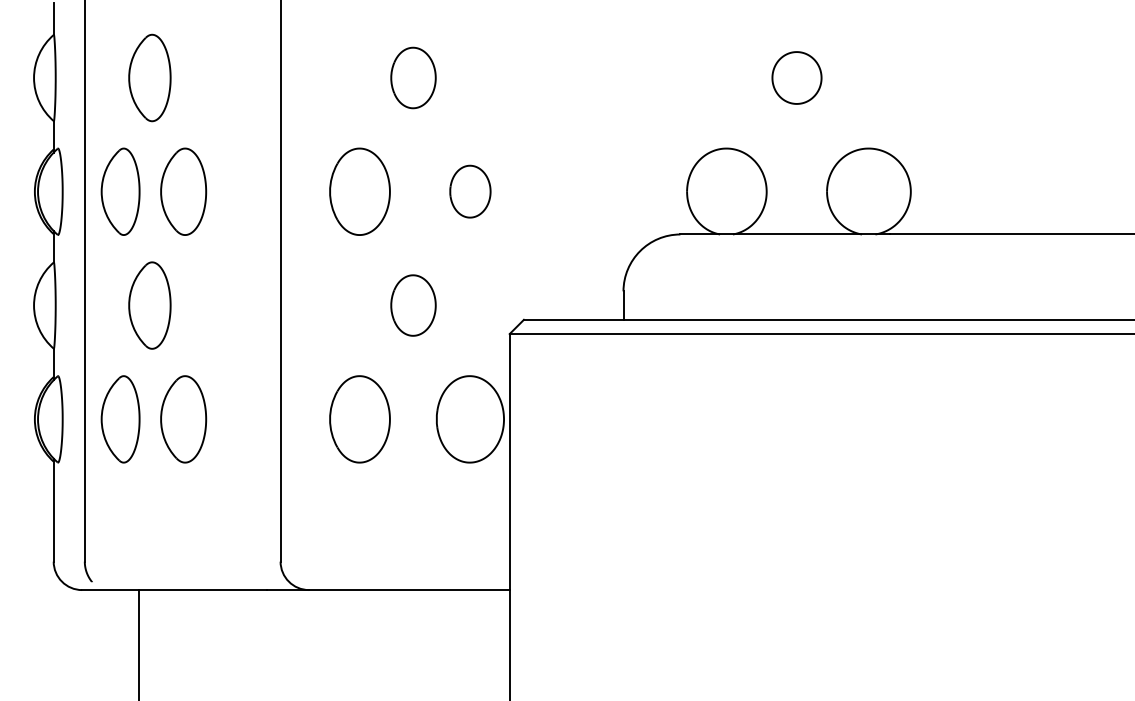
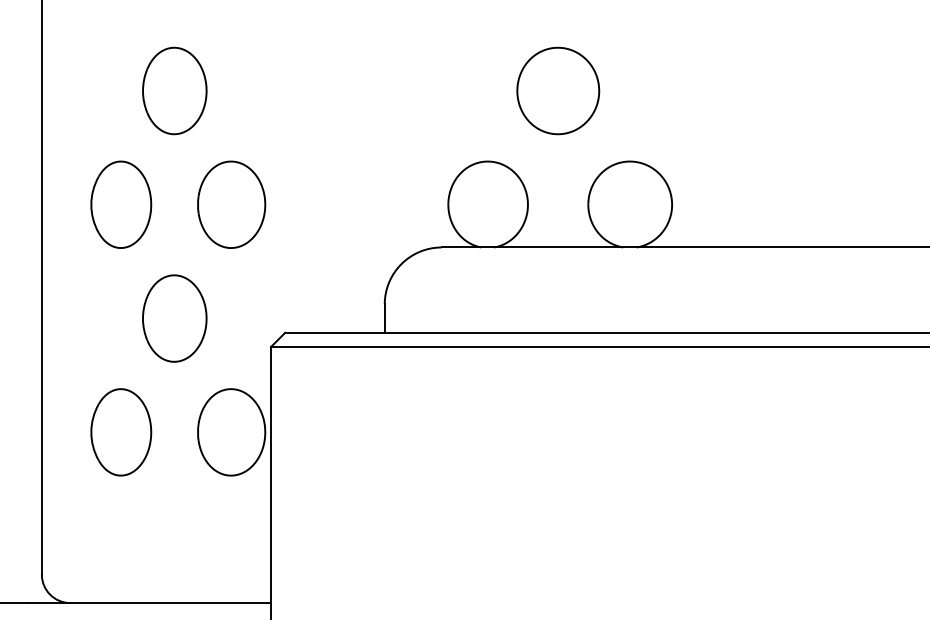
part: (413, 77) -> (174, 90), size x1.43
part: (796, 77) -> (557, 90), size x1.67
part: (470, 191) -> (231, 204), size x1.67
part: (413, 305) -> (174, 318), size x1.43

